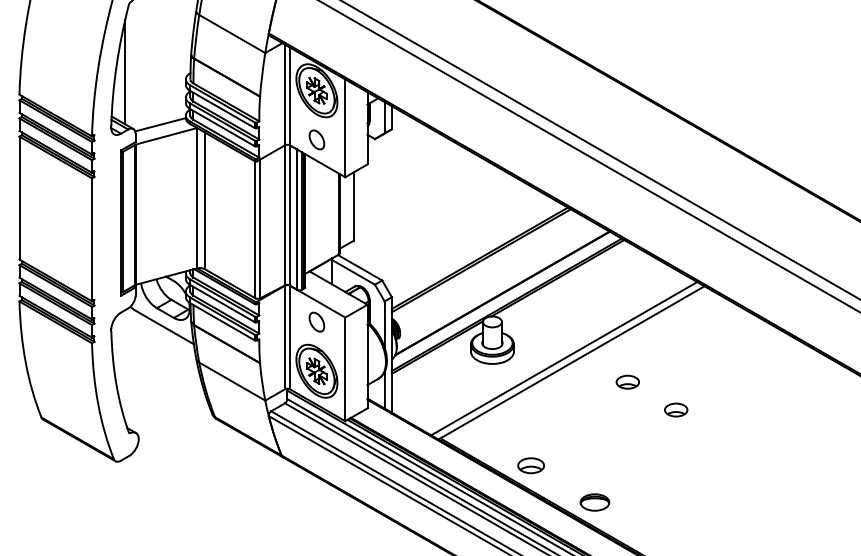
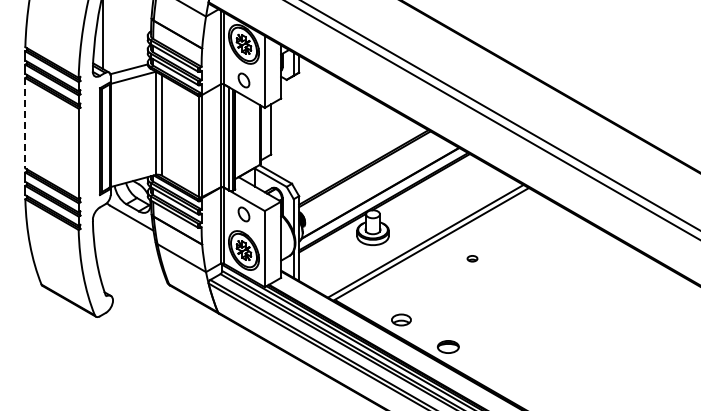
line: (19, 198) -> (25, 123), solid -> dashed
part: (627, 382) -> (472, 258), size x0.6
part: (675, 409) -> (507, 278), removed

